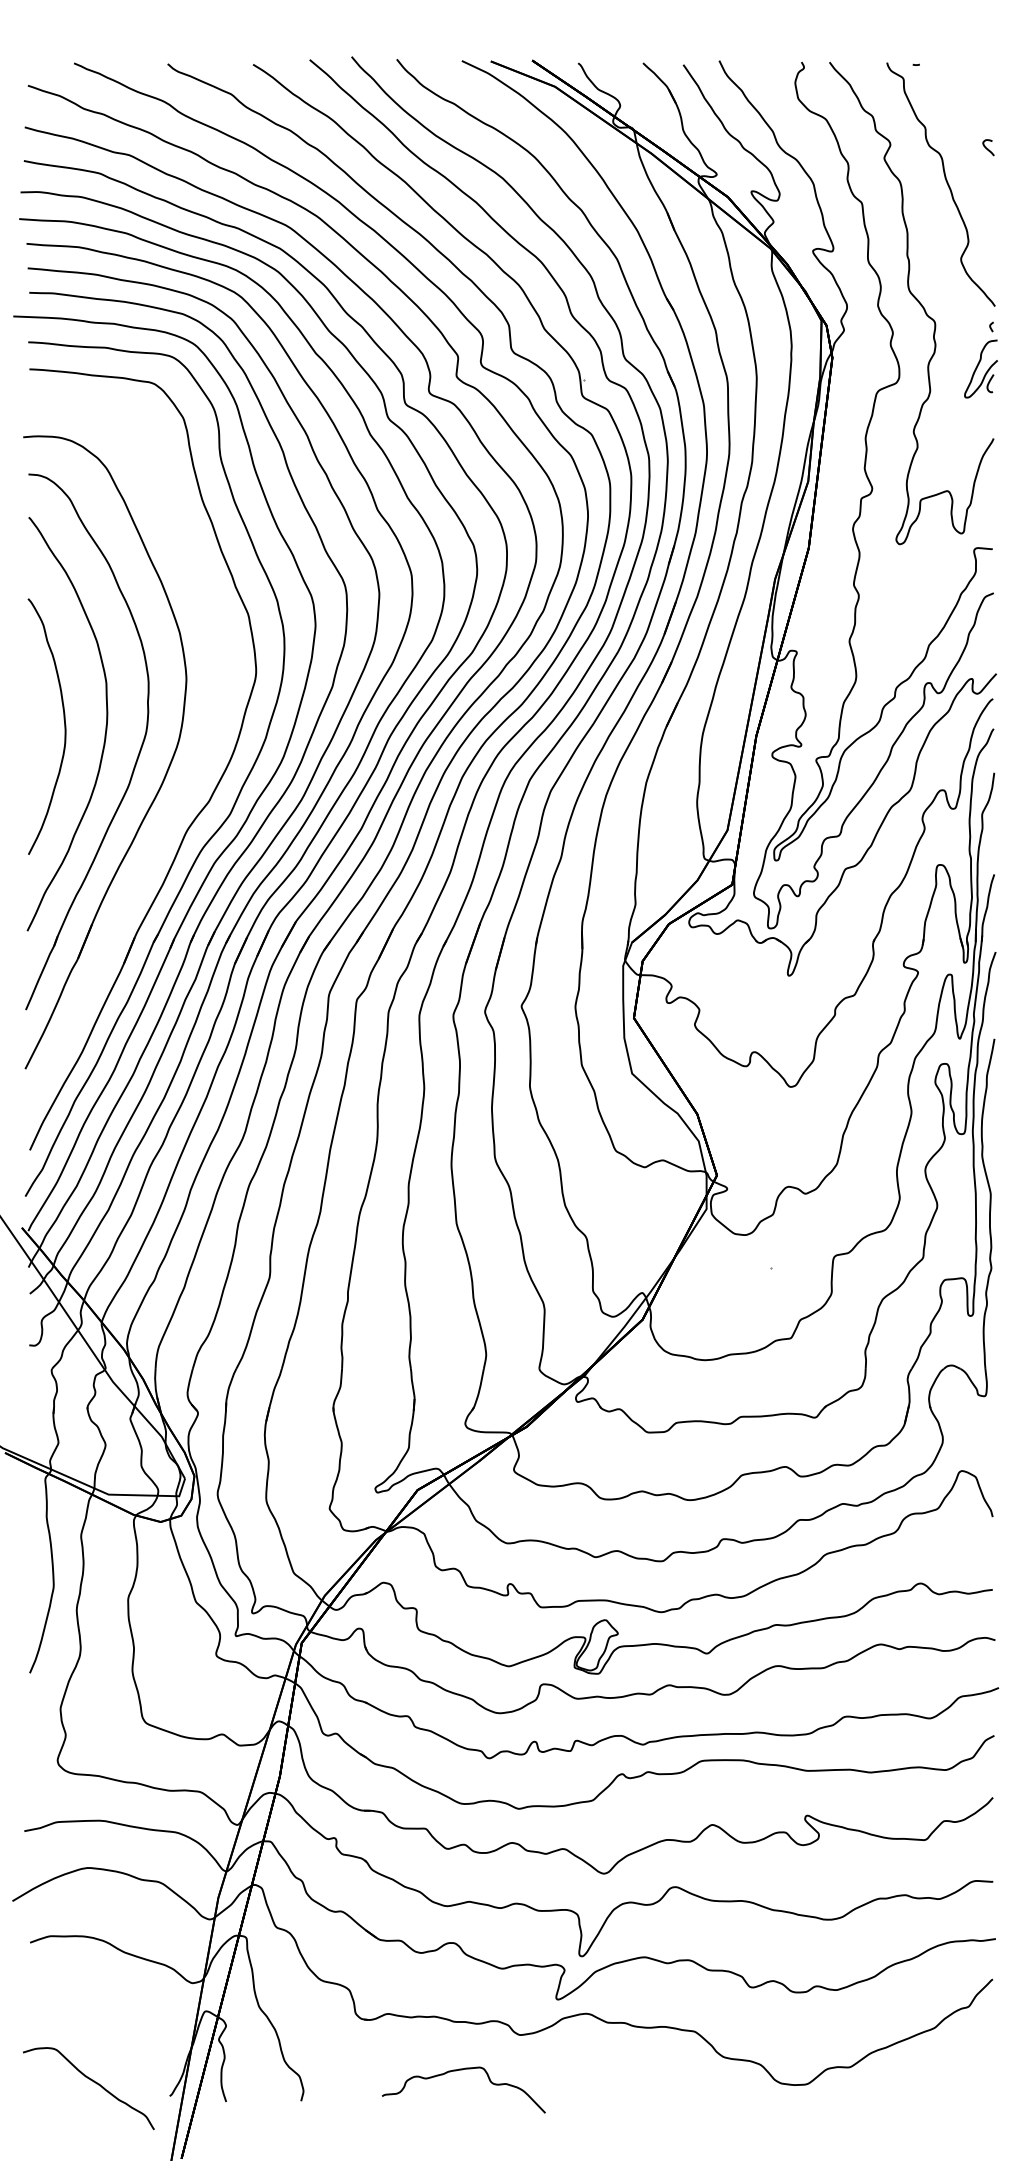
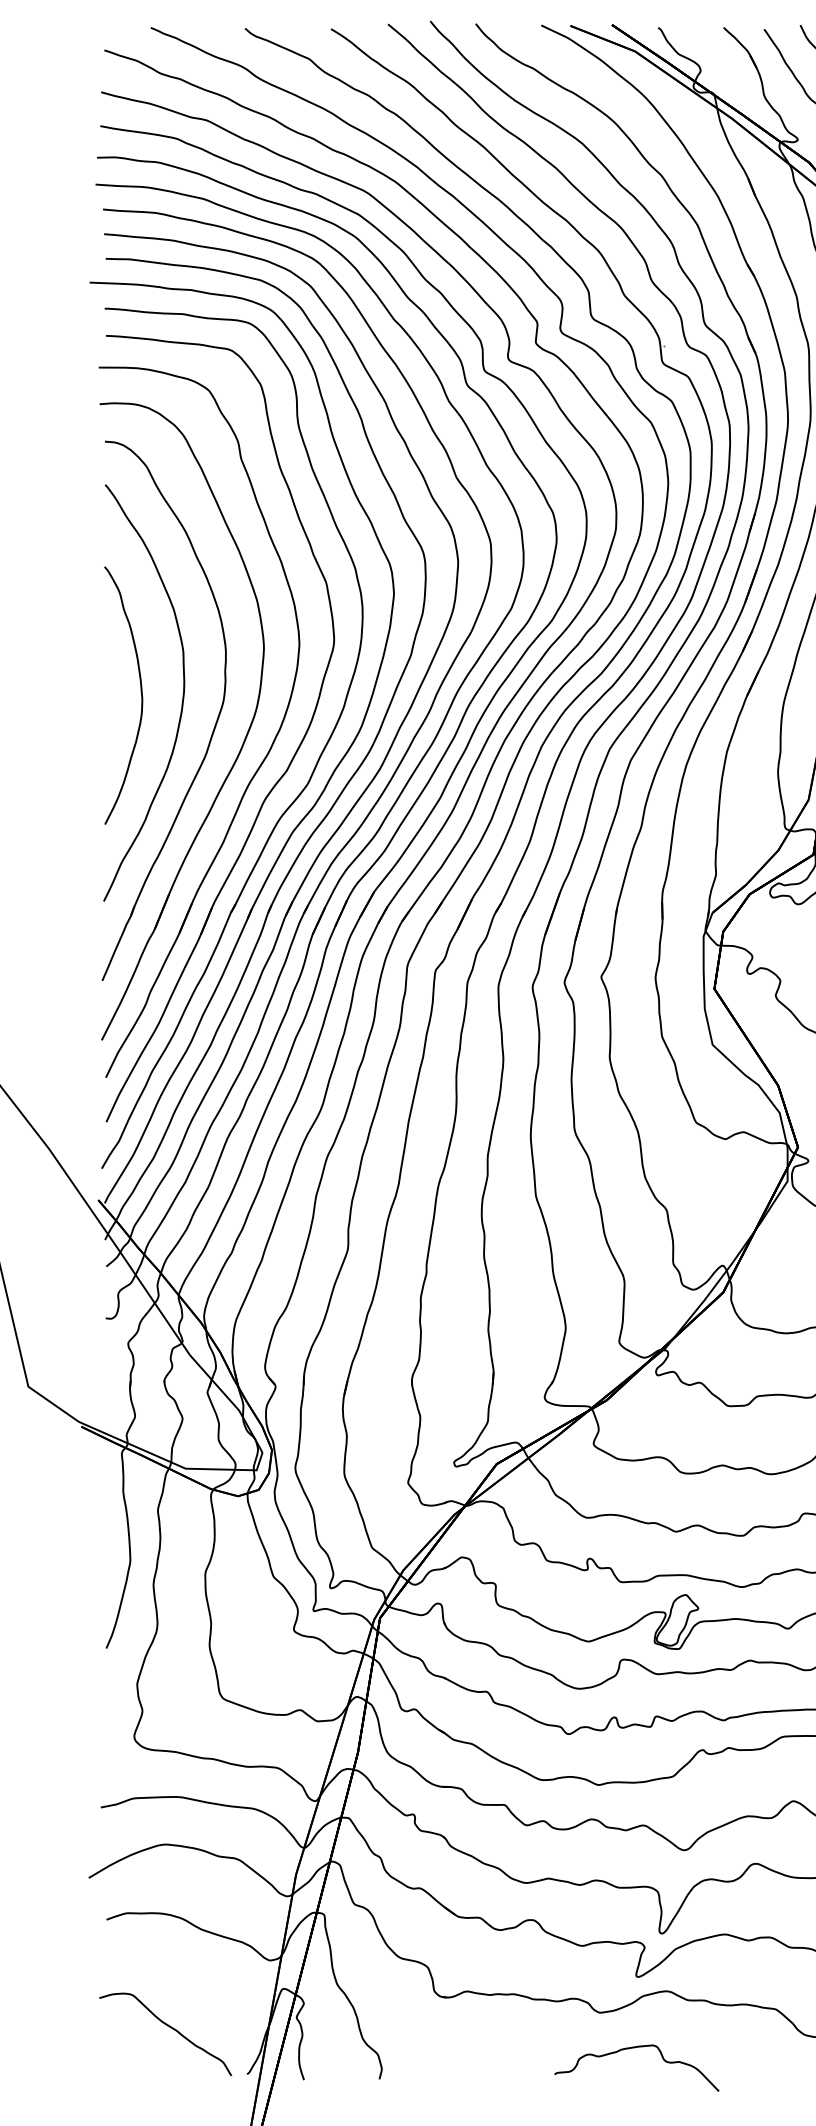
part: (183, 793) -> (260, 762), added
curve: (462, 2070) -> (635, 2048), moved
curve: (93, 2082) -> (170, 2028), moved

